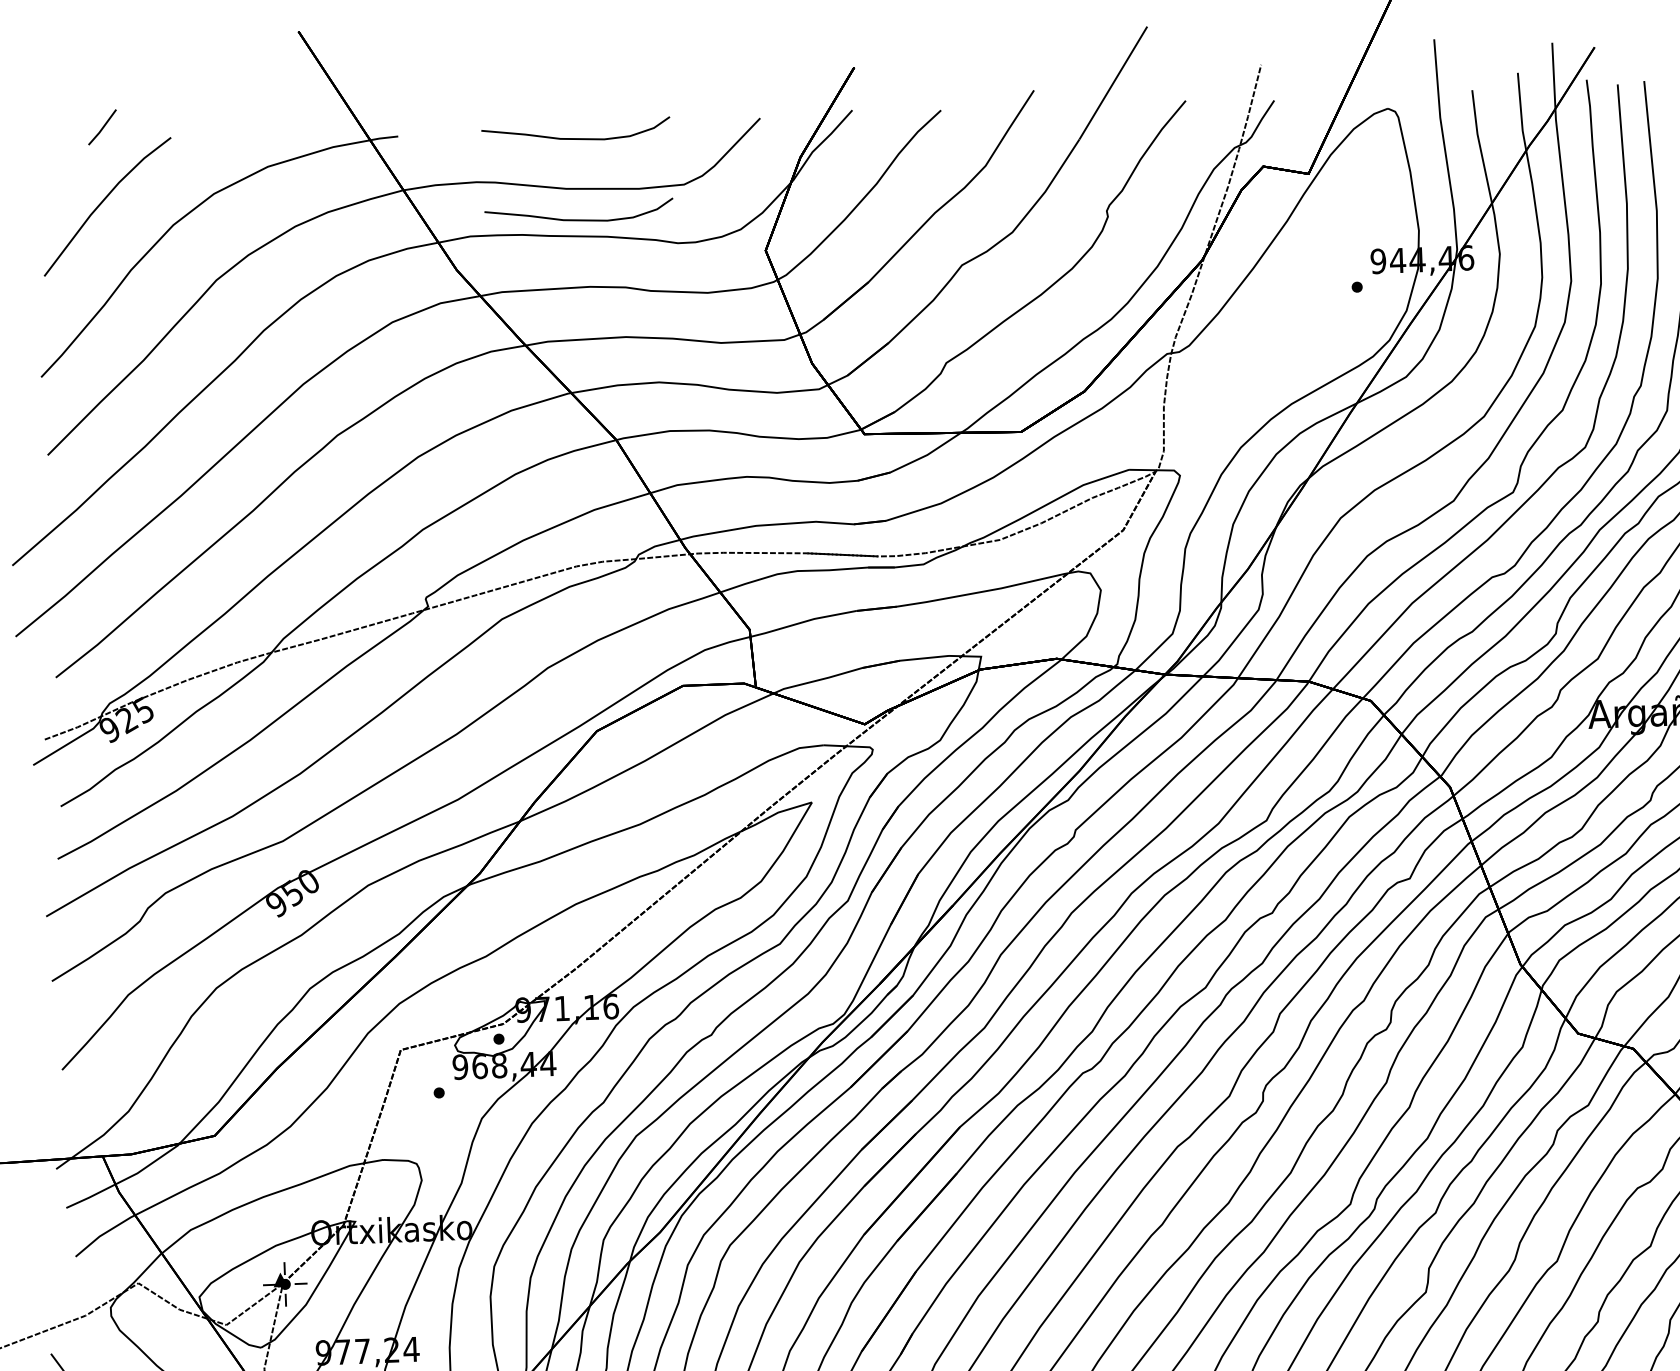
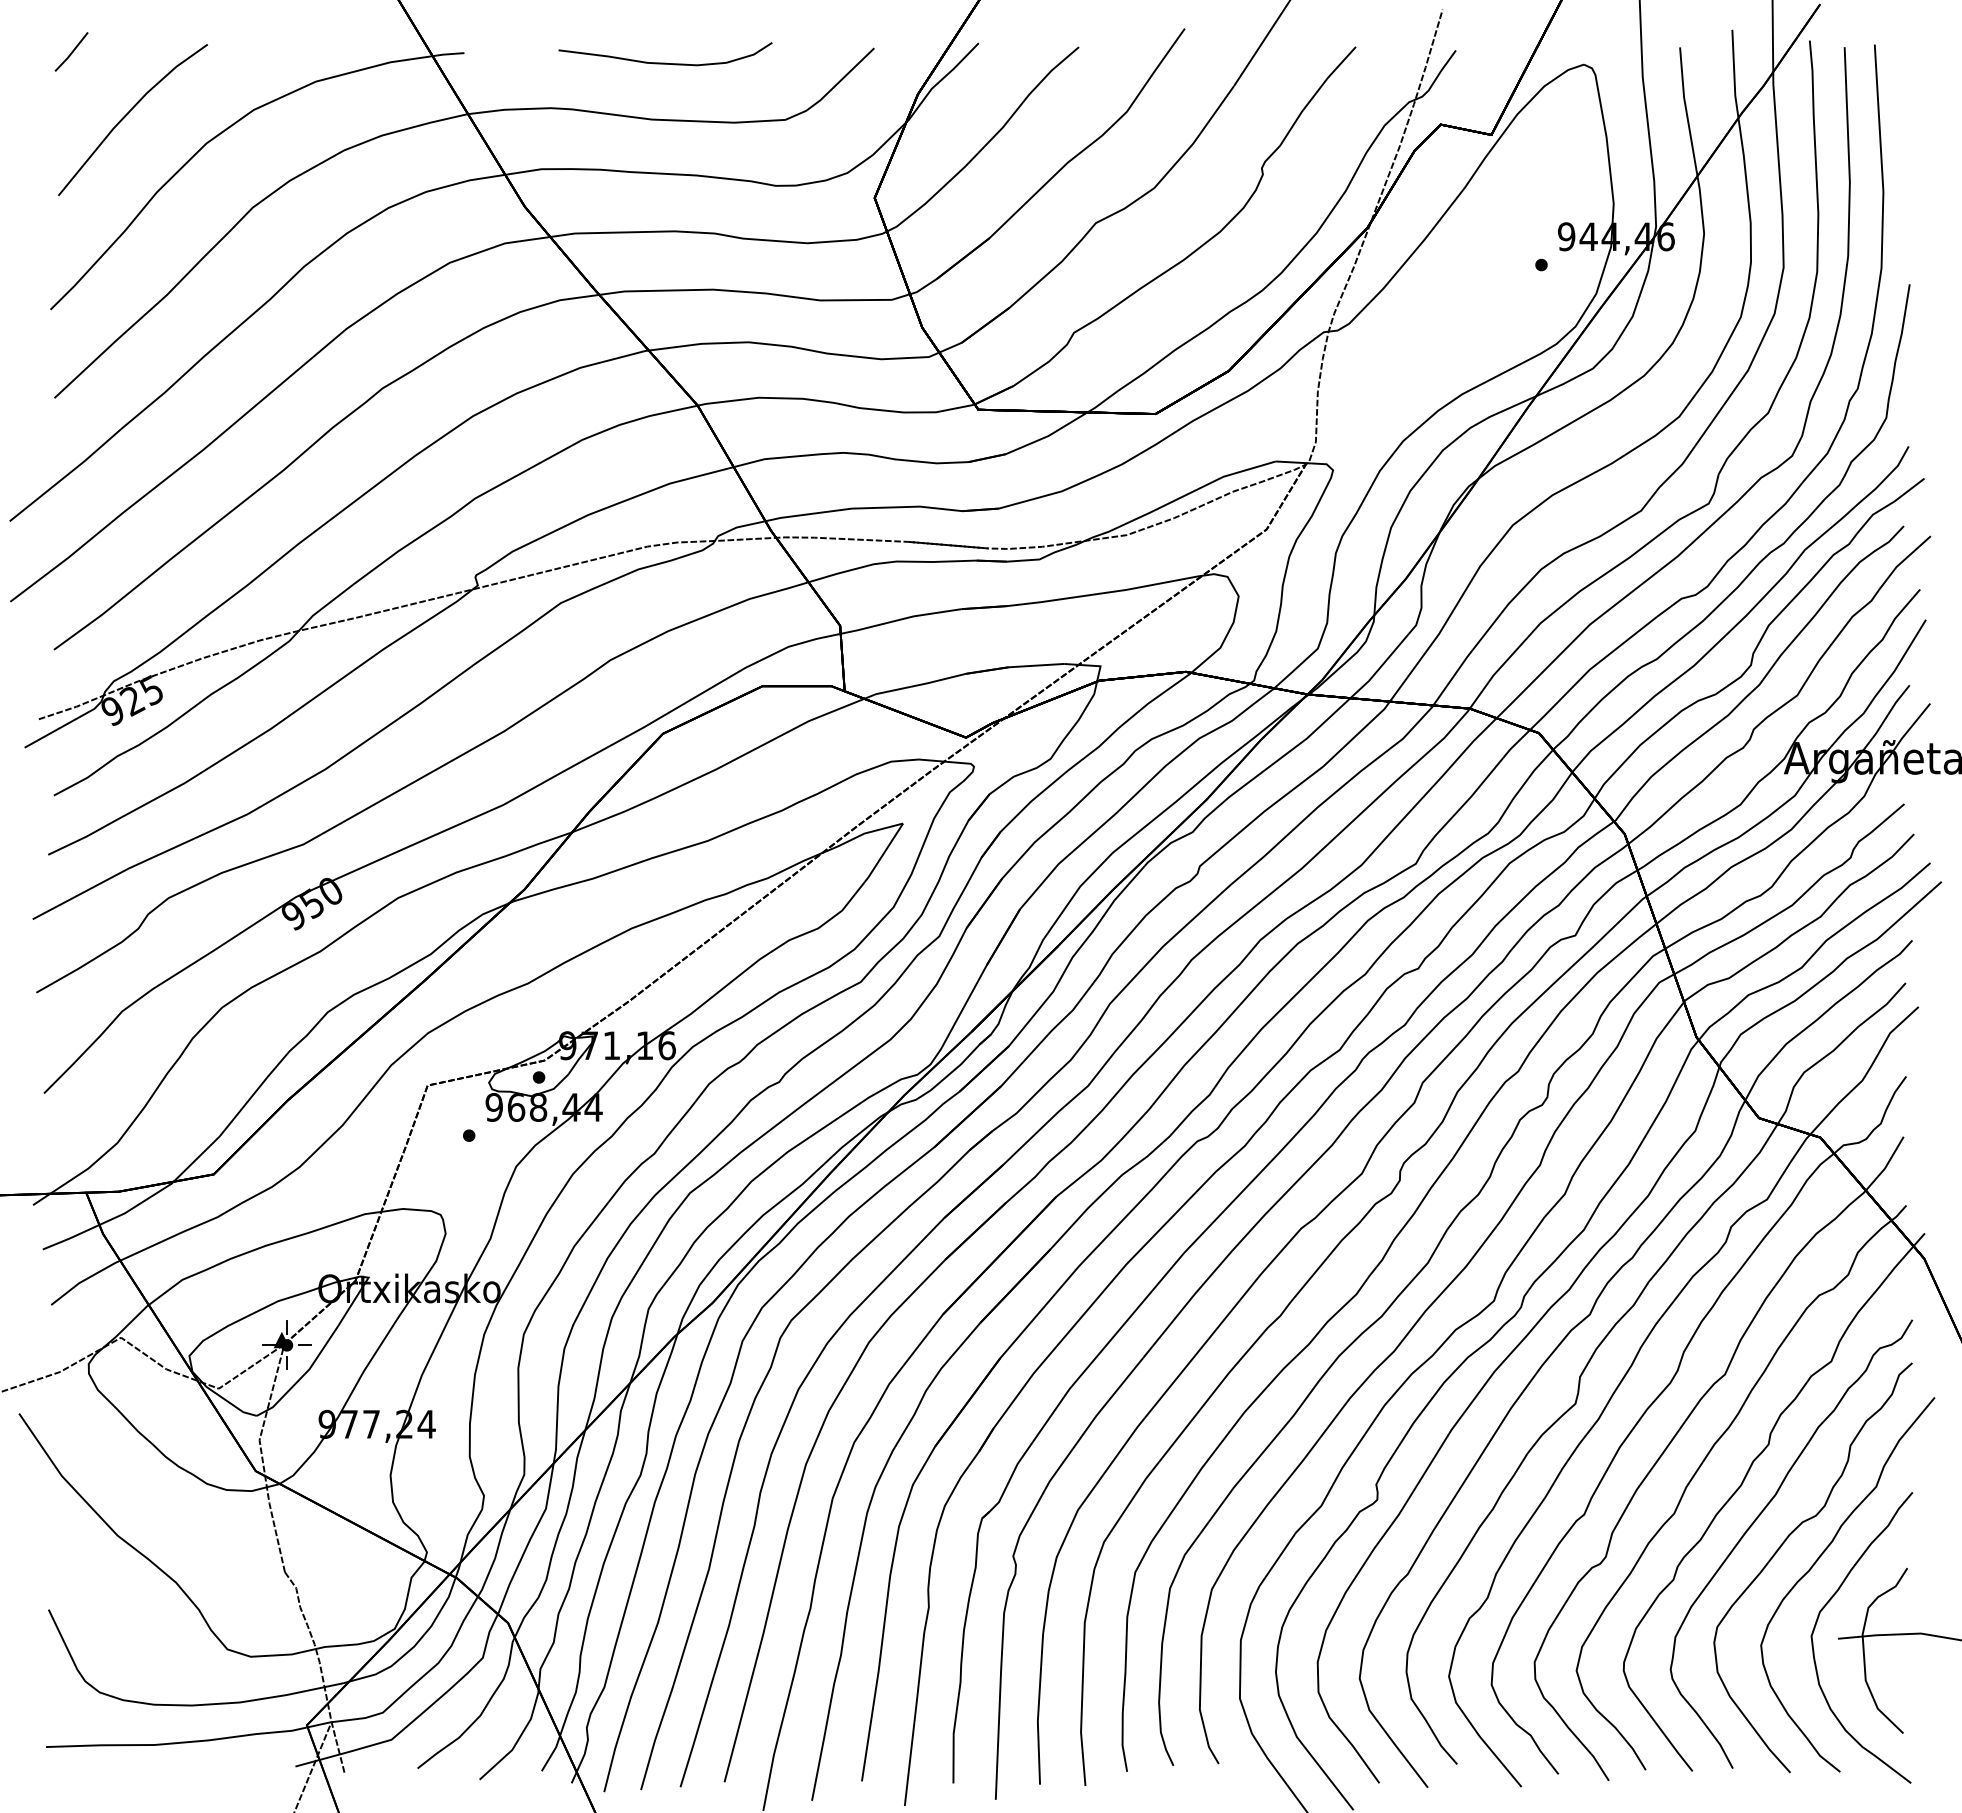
line: (102, 126) -> (71, 51), moved
curve: (579, 219) -> (665, 154), removed

